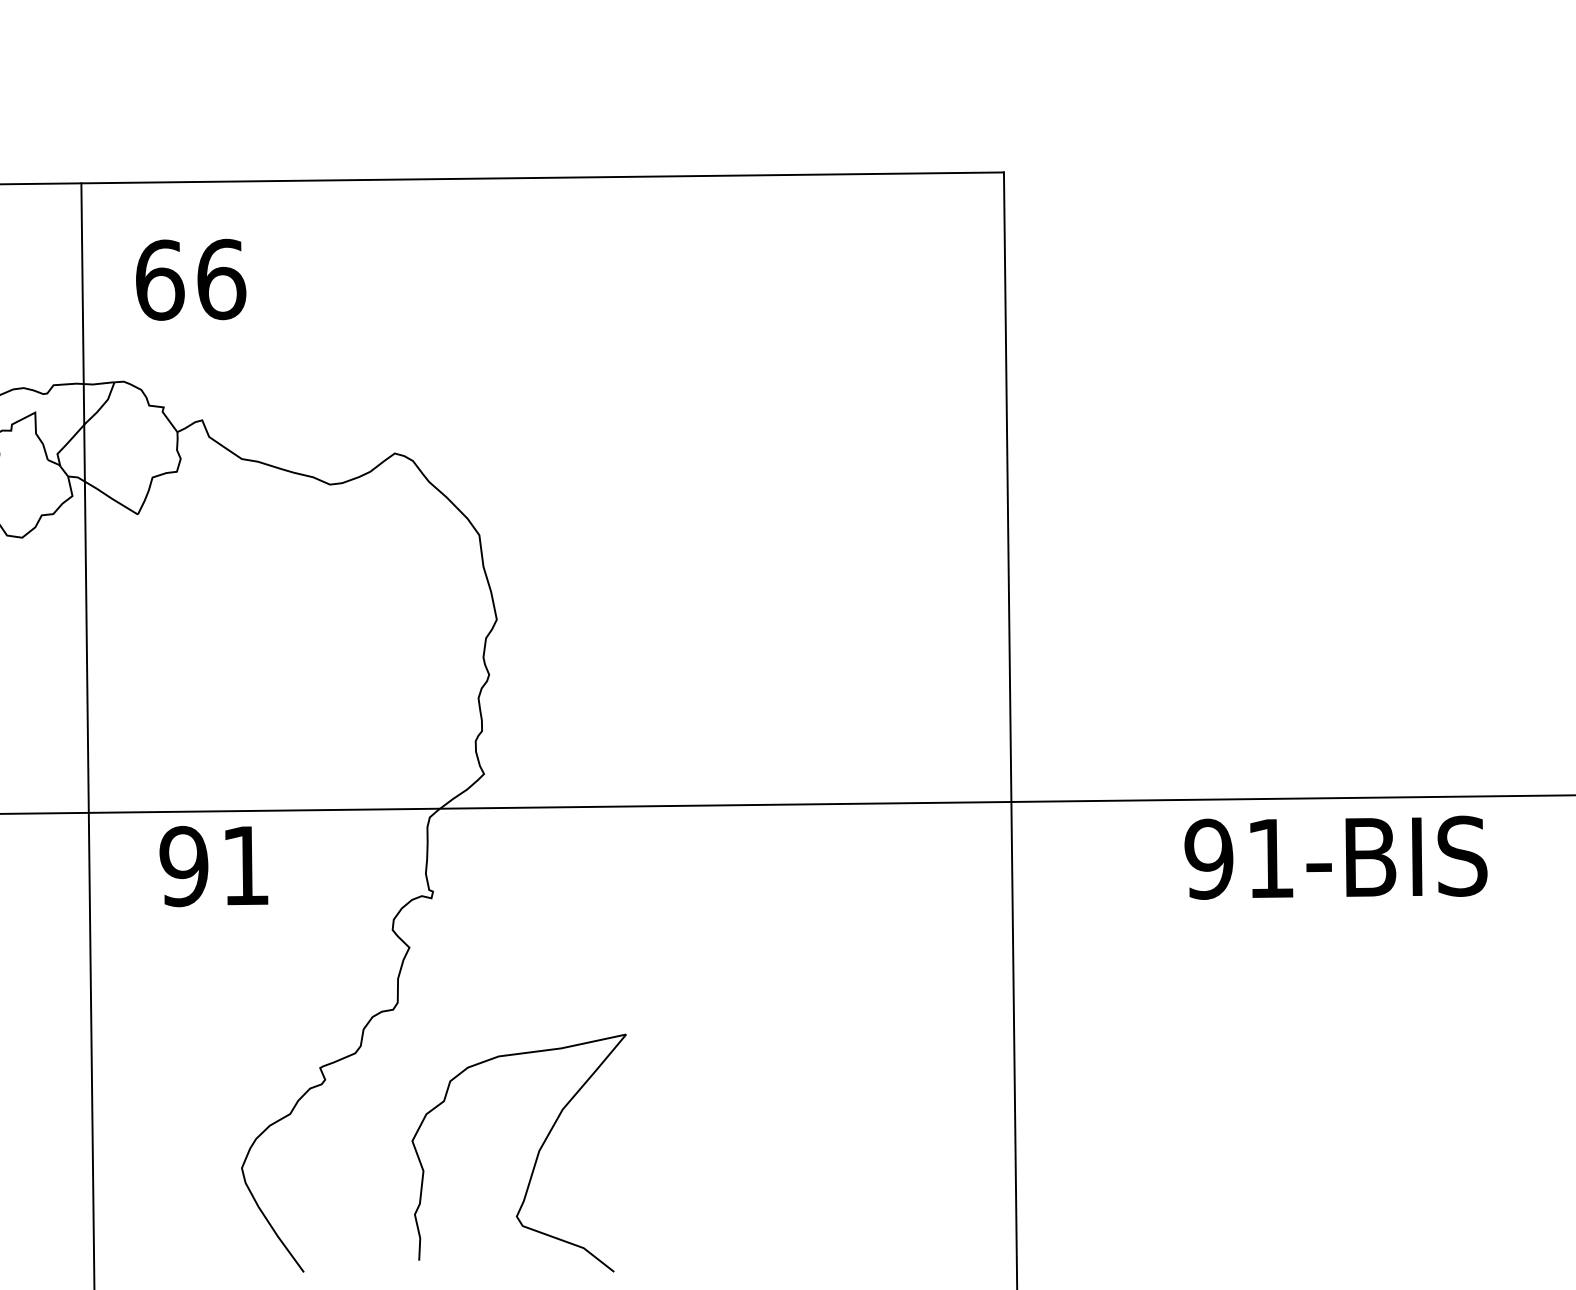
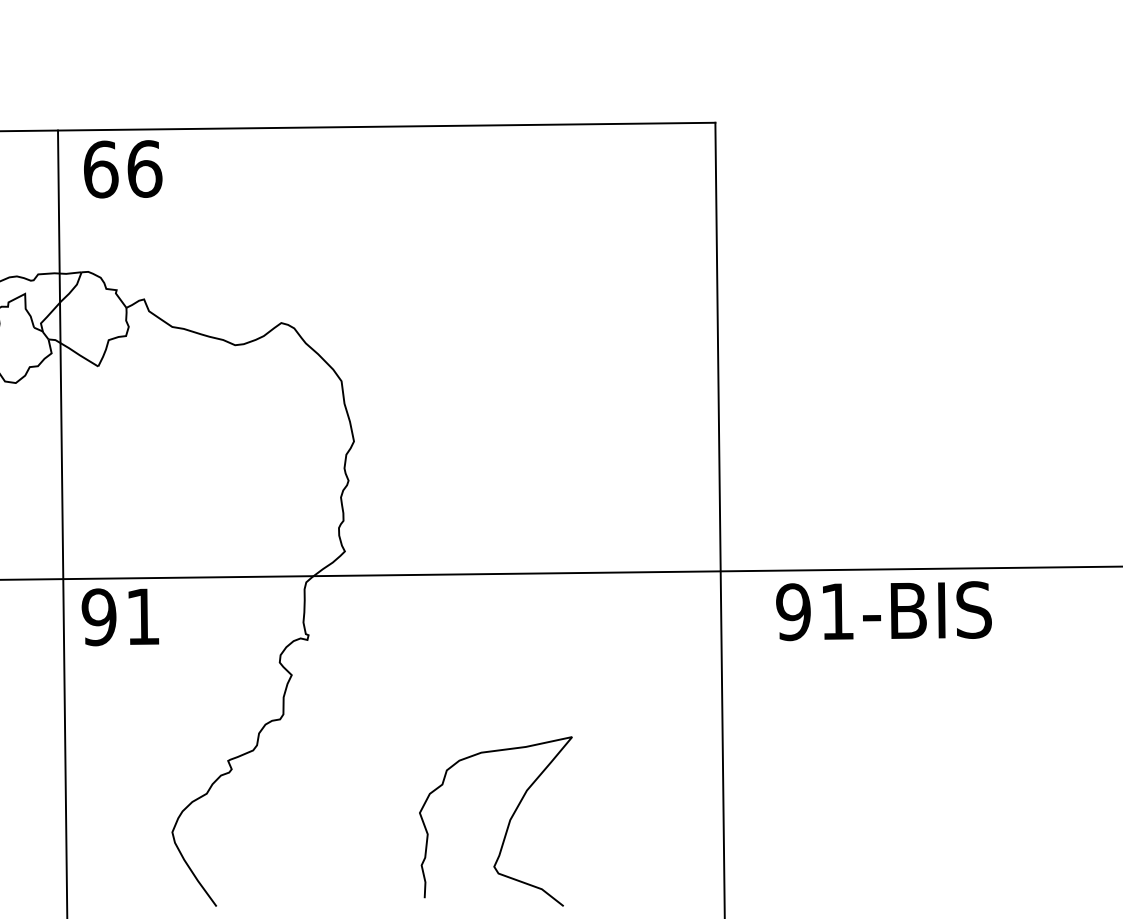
text: (191, 280) -> (123, 169), moved
text: (1335, 858) -> (883, 611), moved
text: (214, 866) -> (120, 617), moved
curve: (535, 1158) -> (507, 825), moved

